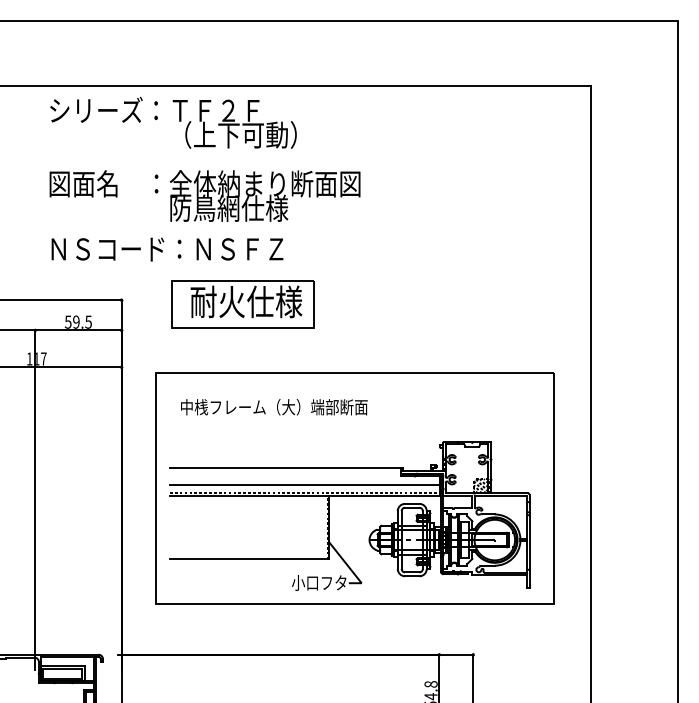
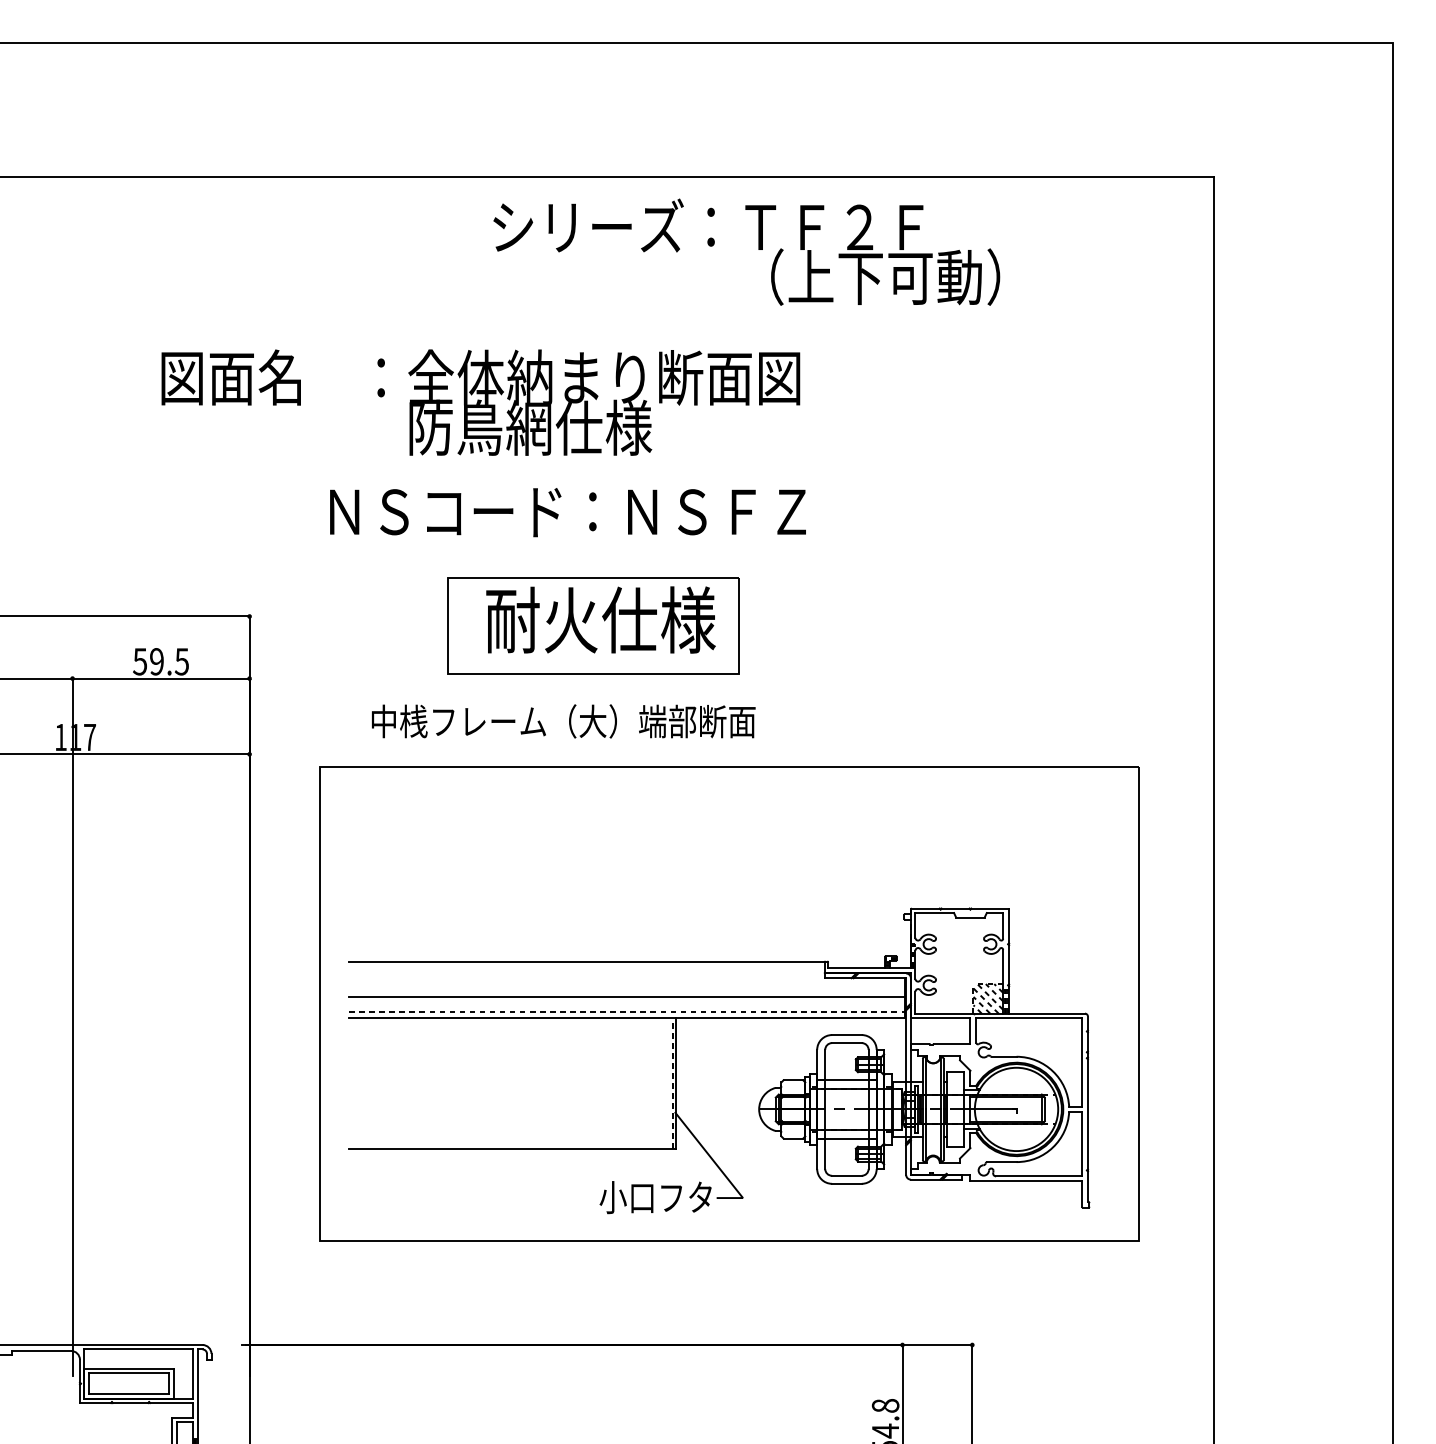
text: (173, 122) -> (746, 251), moved
text: (204, 195) -> (479, 401), moved
text: (167, 249) -> (568, 512), moved
part: (242, 304) -> (592, 625), moved
text: (274, 407) -> (563, 722), moved

